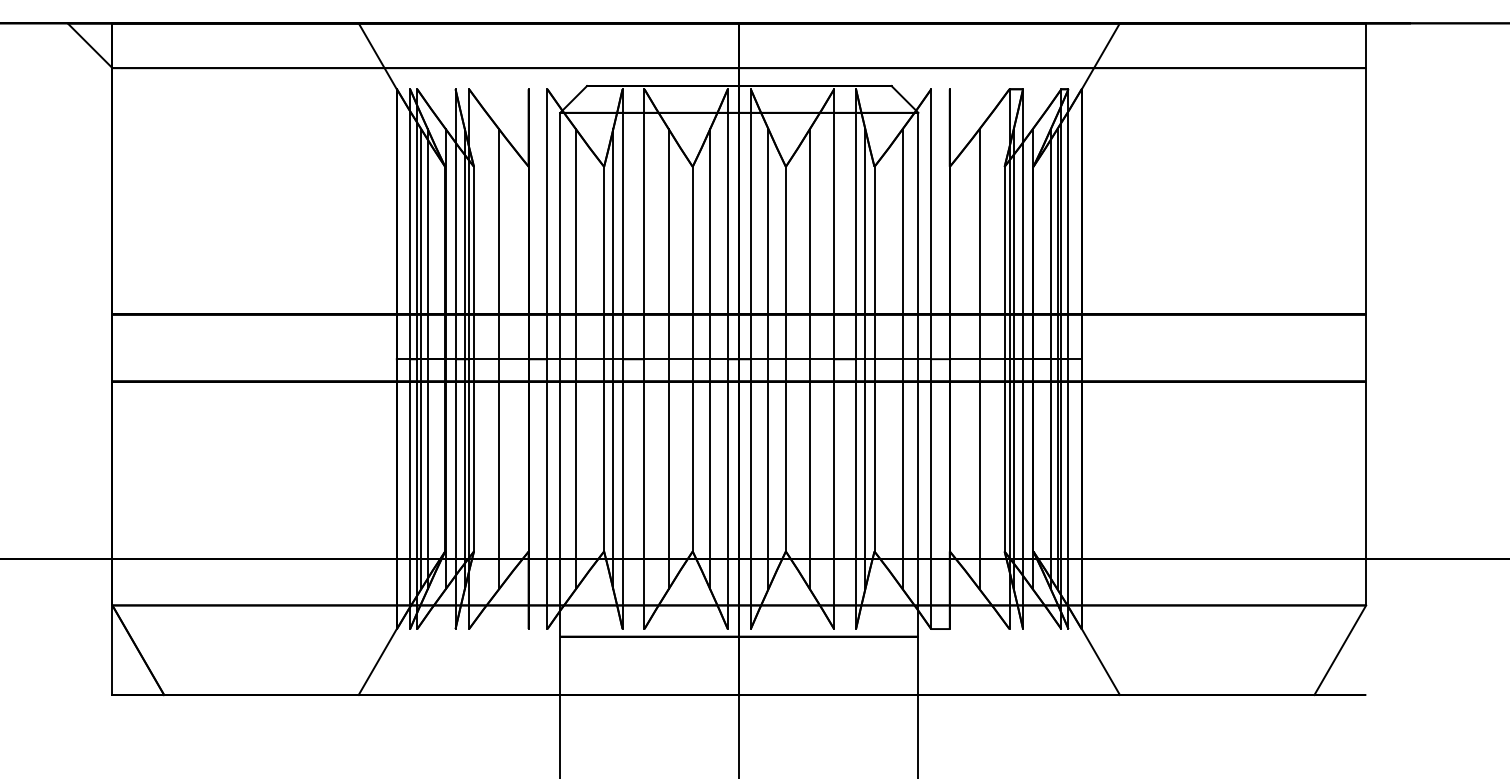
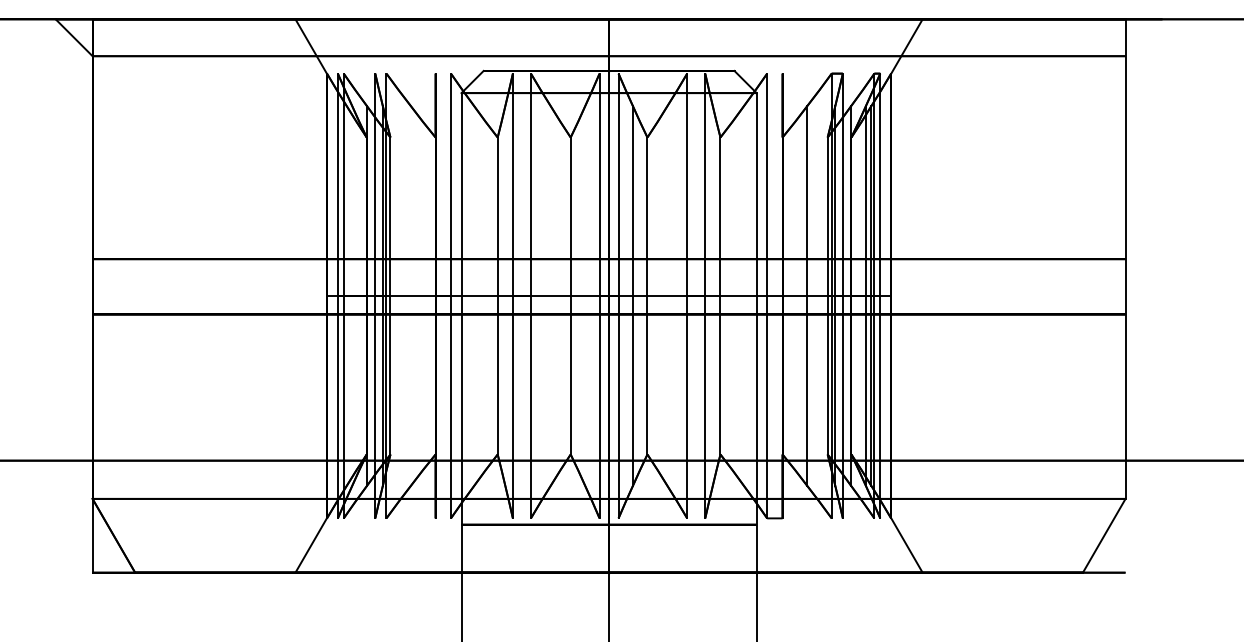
line: (421, 359) -> (347, 296), removed
line: (427, 359) -> (352, 296), removed
line: (498, 359) -> (410, 296), removed
line: (575, 359) -> (474, 296), removed
line: (613, 359) -> (505, 296), removed
line: (668, 359) -> (550, 296), removed
line: (710, 359) -> (585, 296), removed
line: (810, 359) -> (667, 296), removed
line: (865, 359) -> (713, 296), removed
line: (902, 359) -> (743, 296), removed

